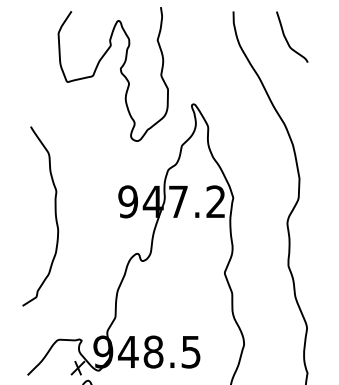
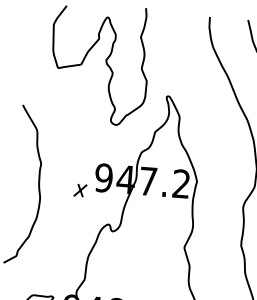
part: (102, 217) -> (80, 190), added

